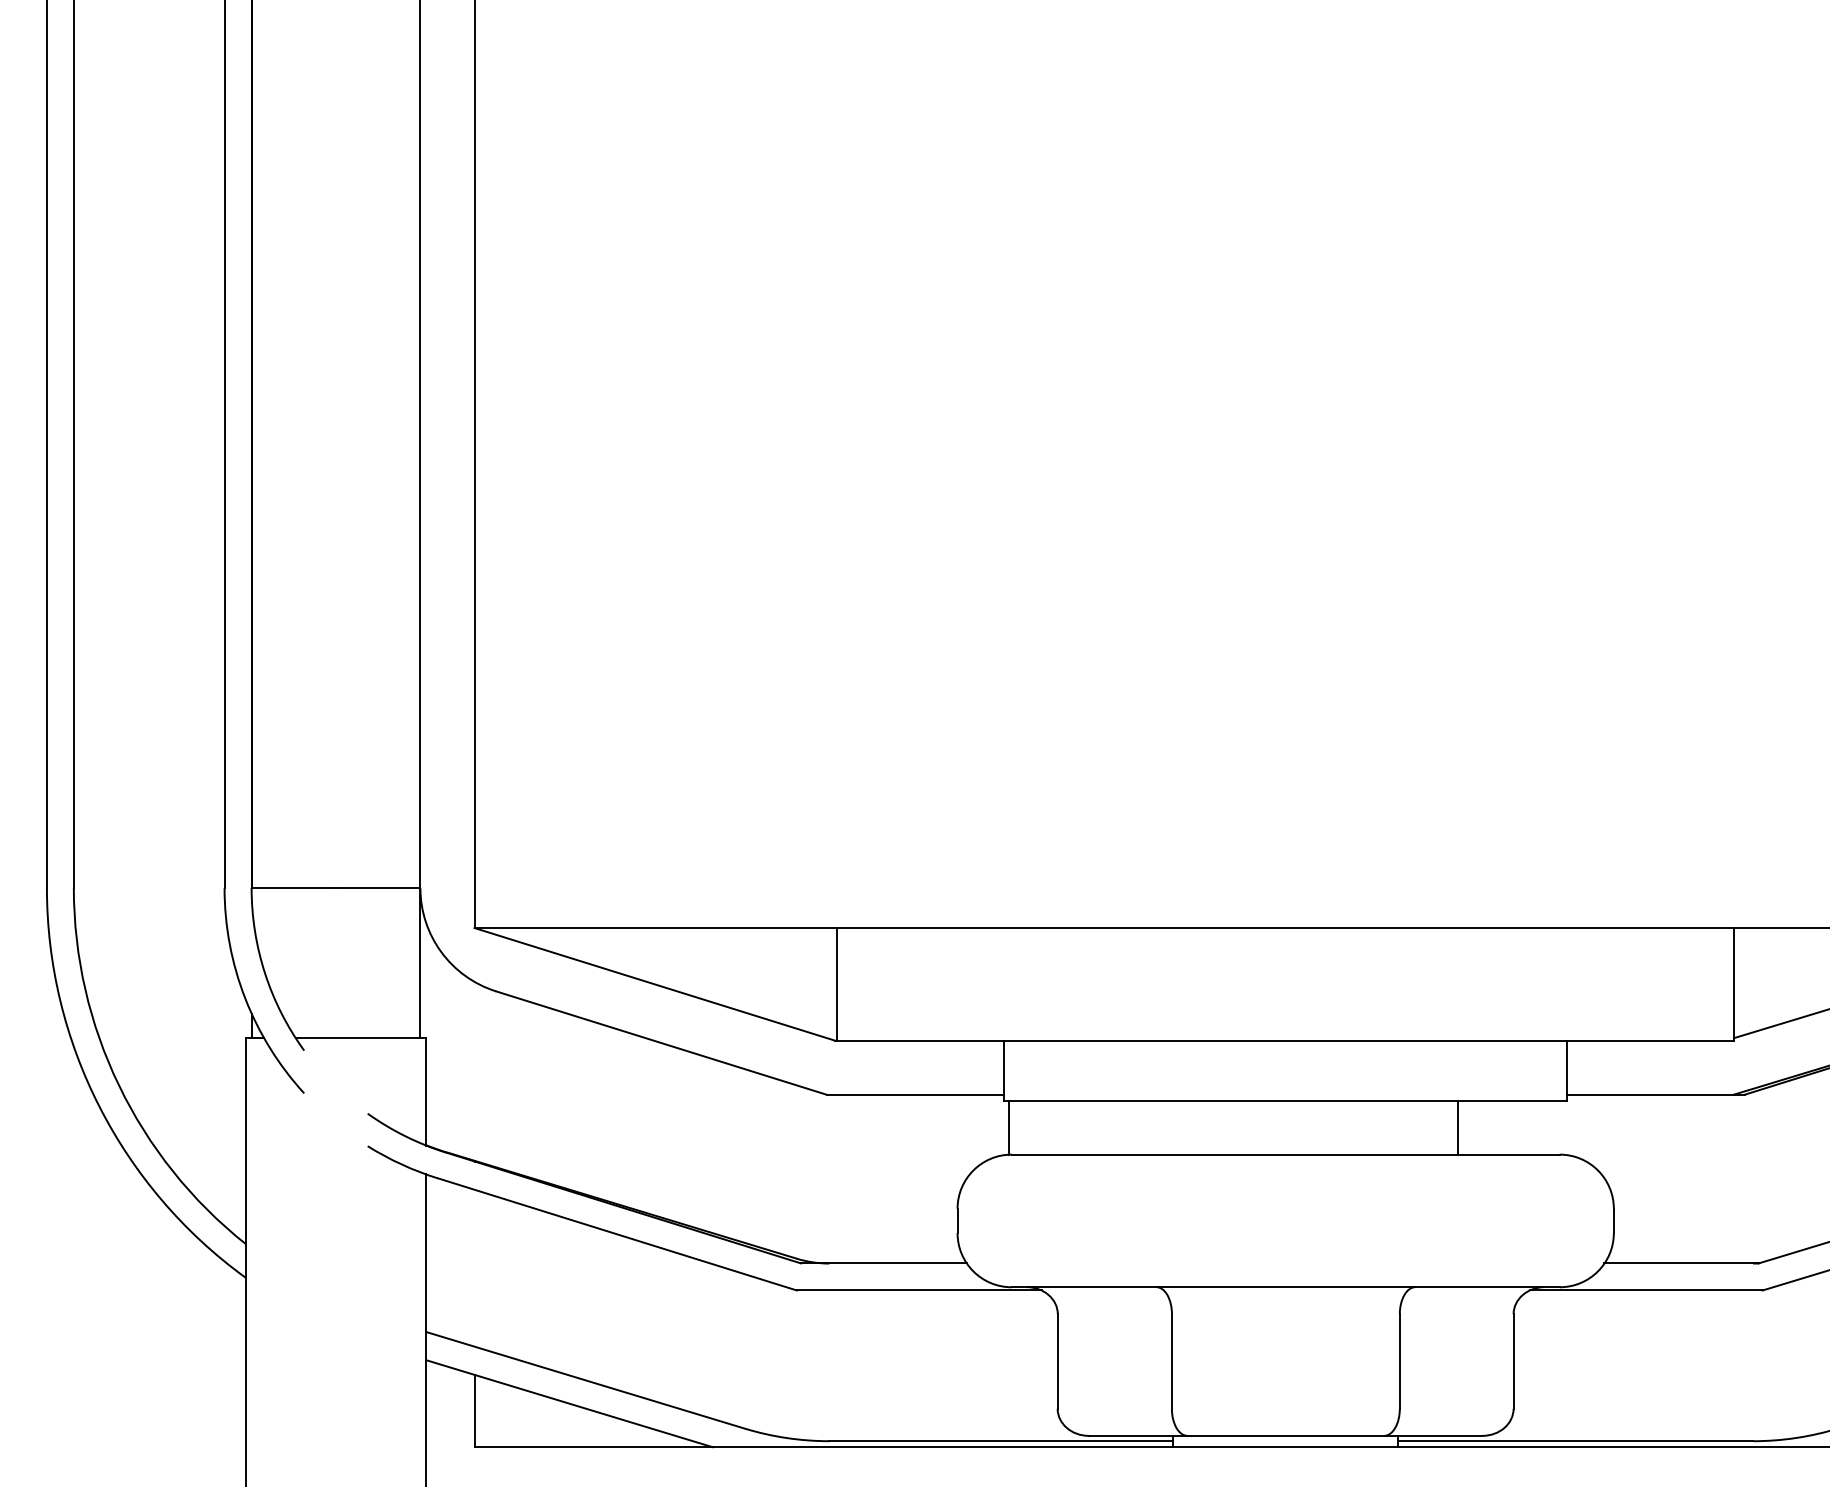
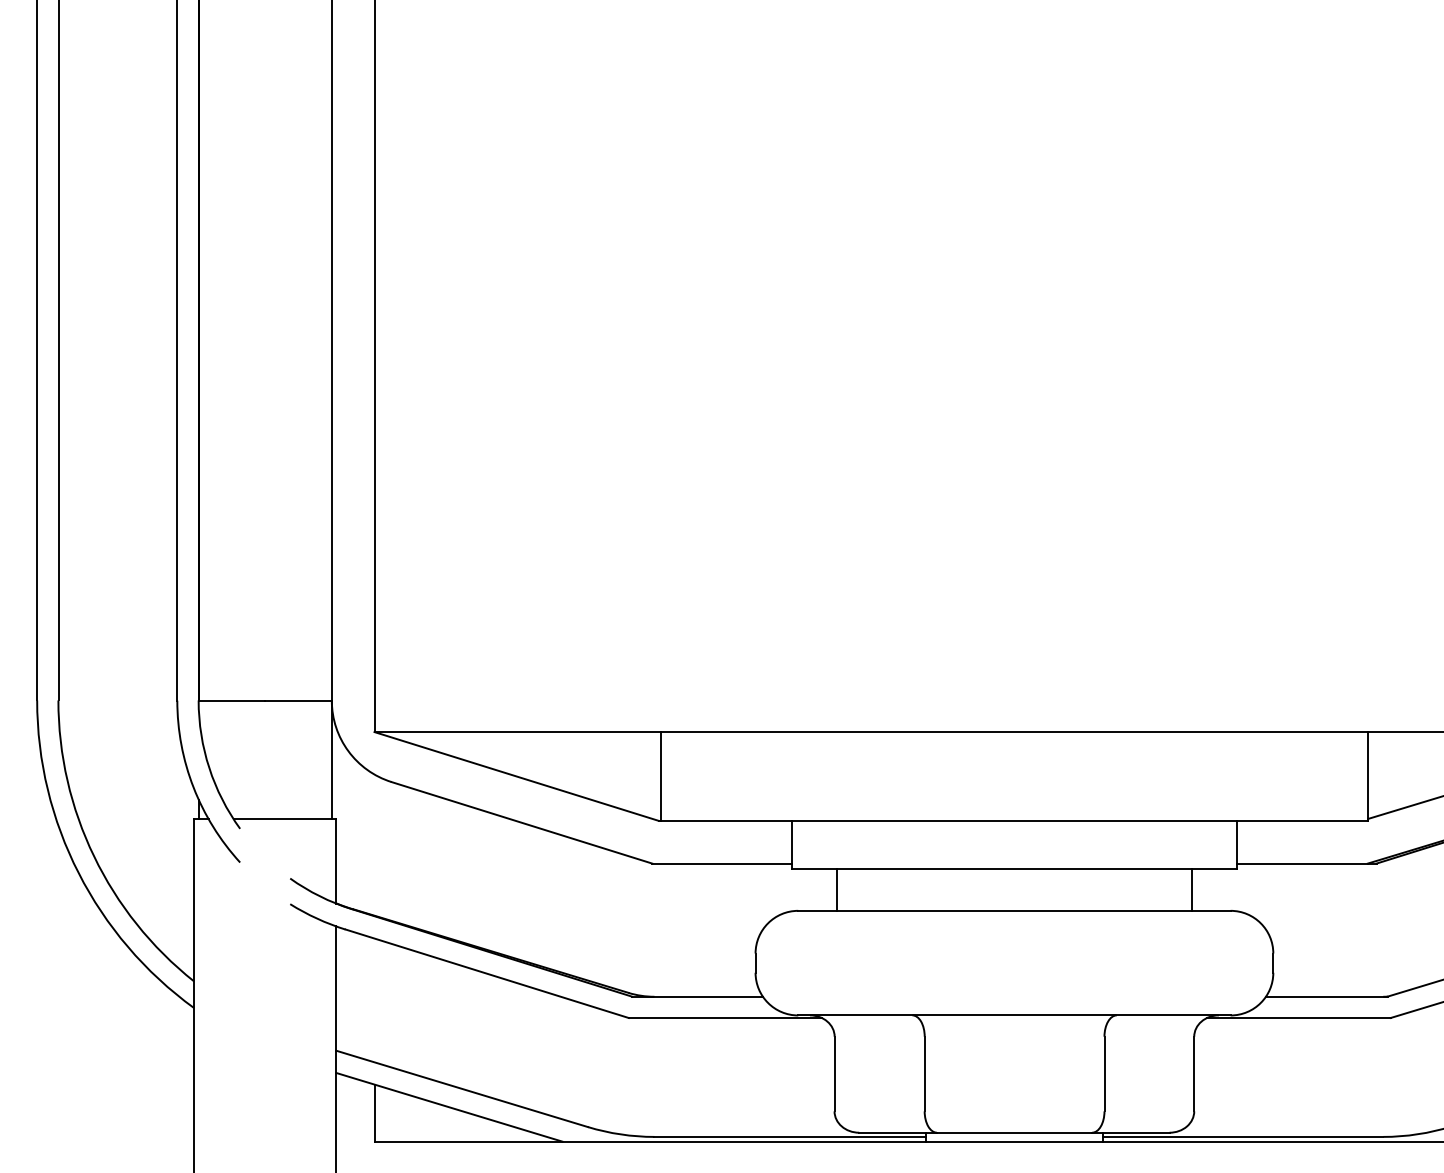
line: (1009, 1127) -> (836, 889), moved
line: (1458, 1127) -> (1192, 889), moved

